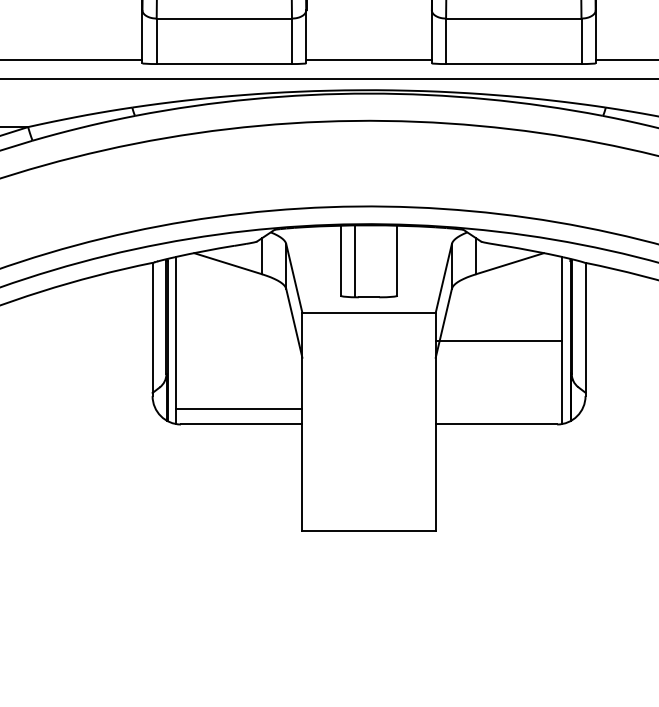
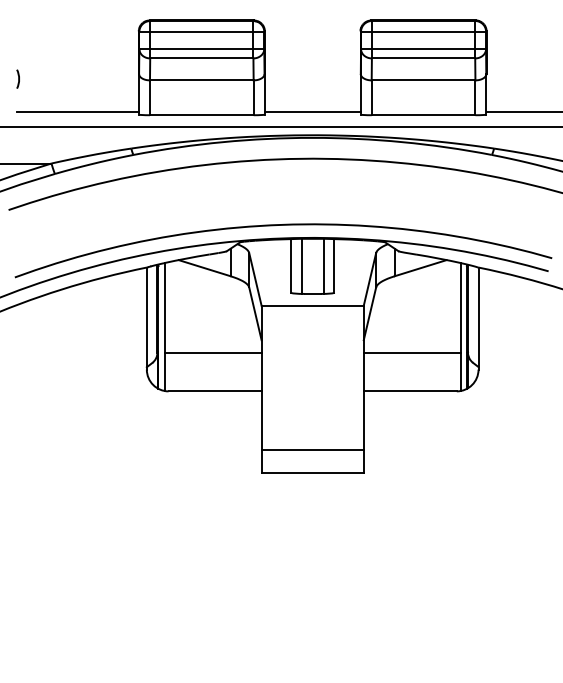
line: (383, 260) -> (323, 265), added
line: (498, 341) -> (411, 353), moved
line: (238, 409) -> (212, 353), moved
line: (368, 501) -> (312, 450), added

